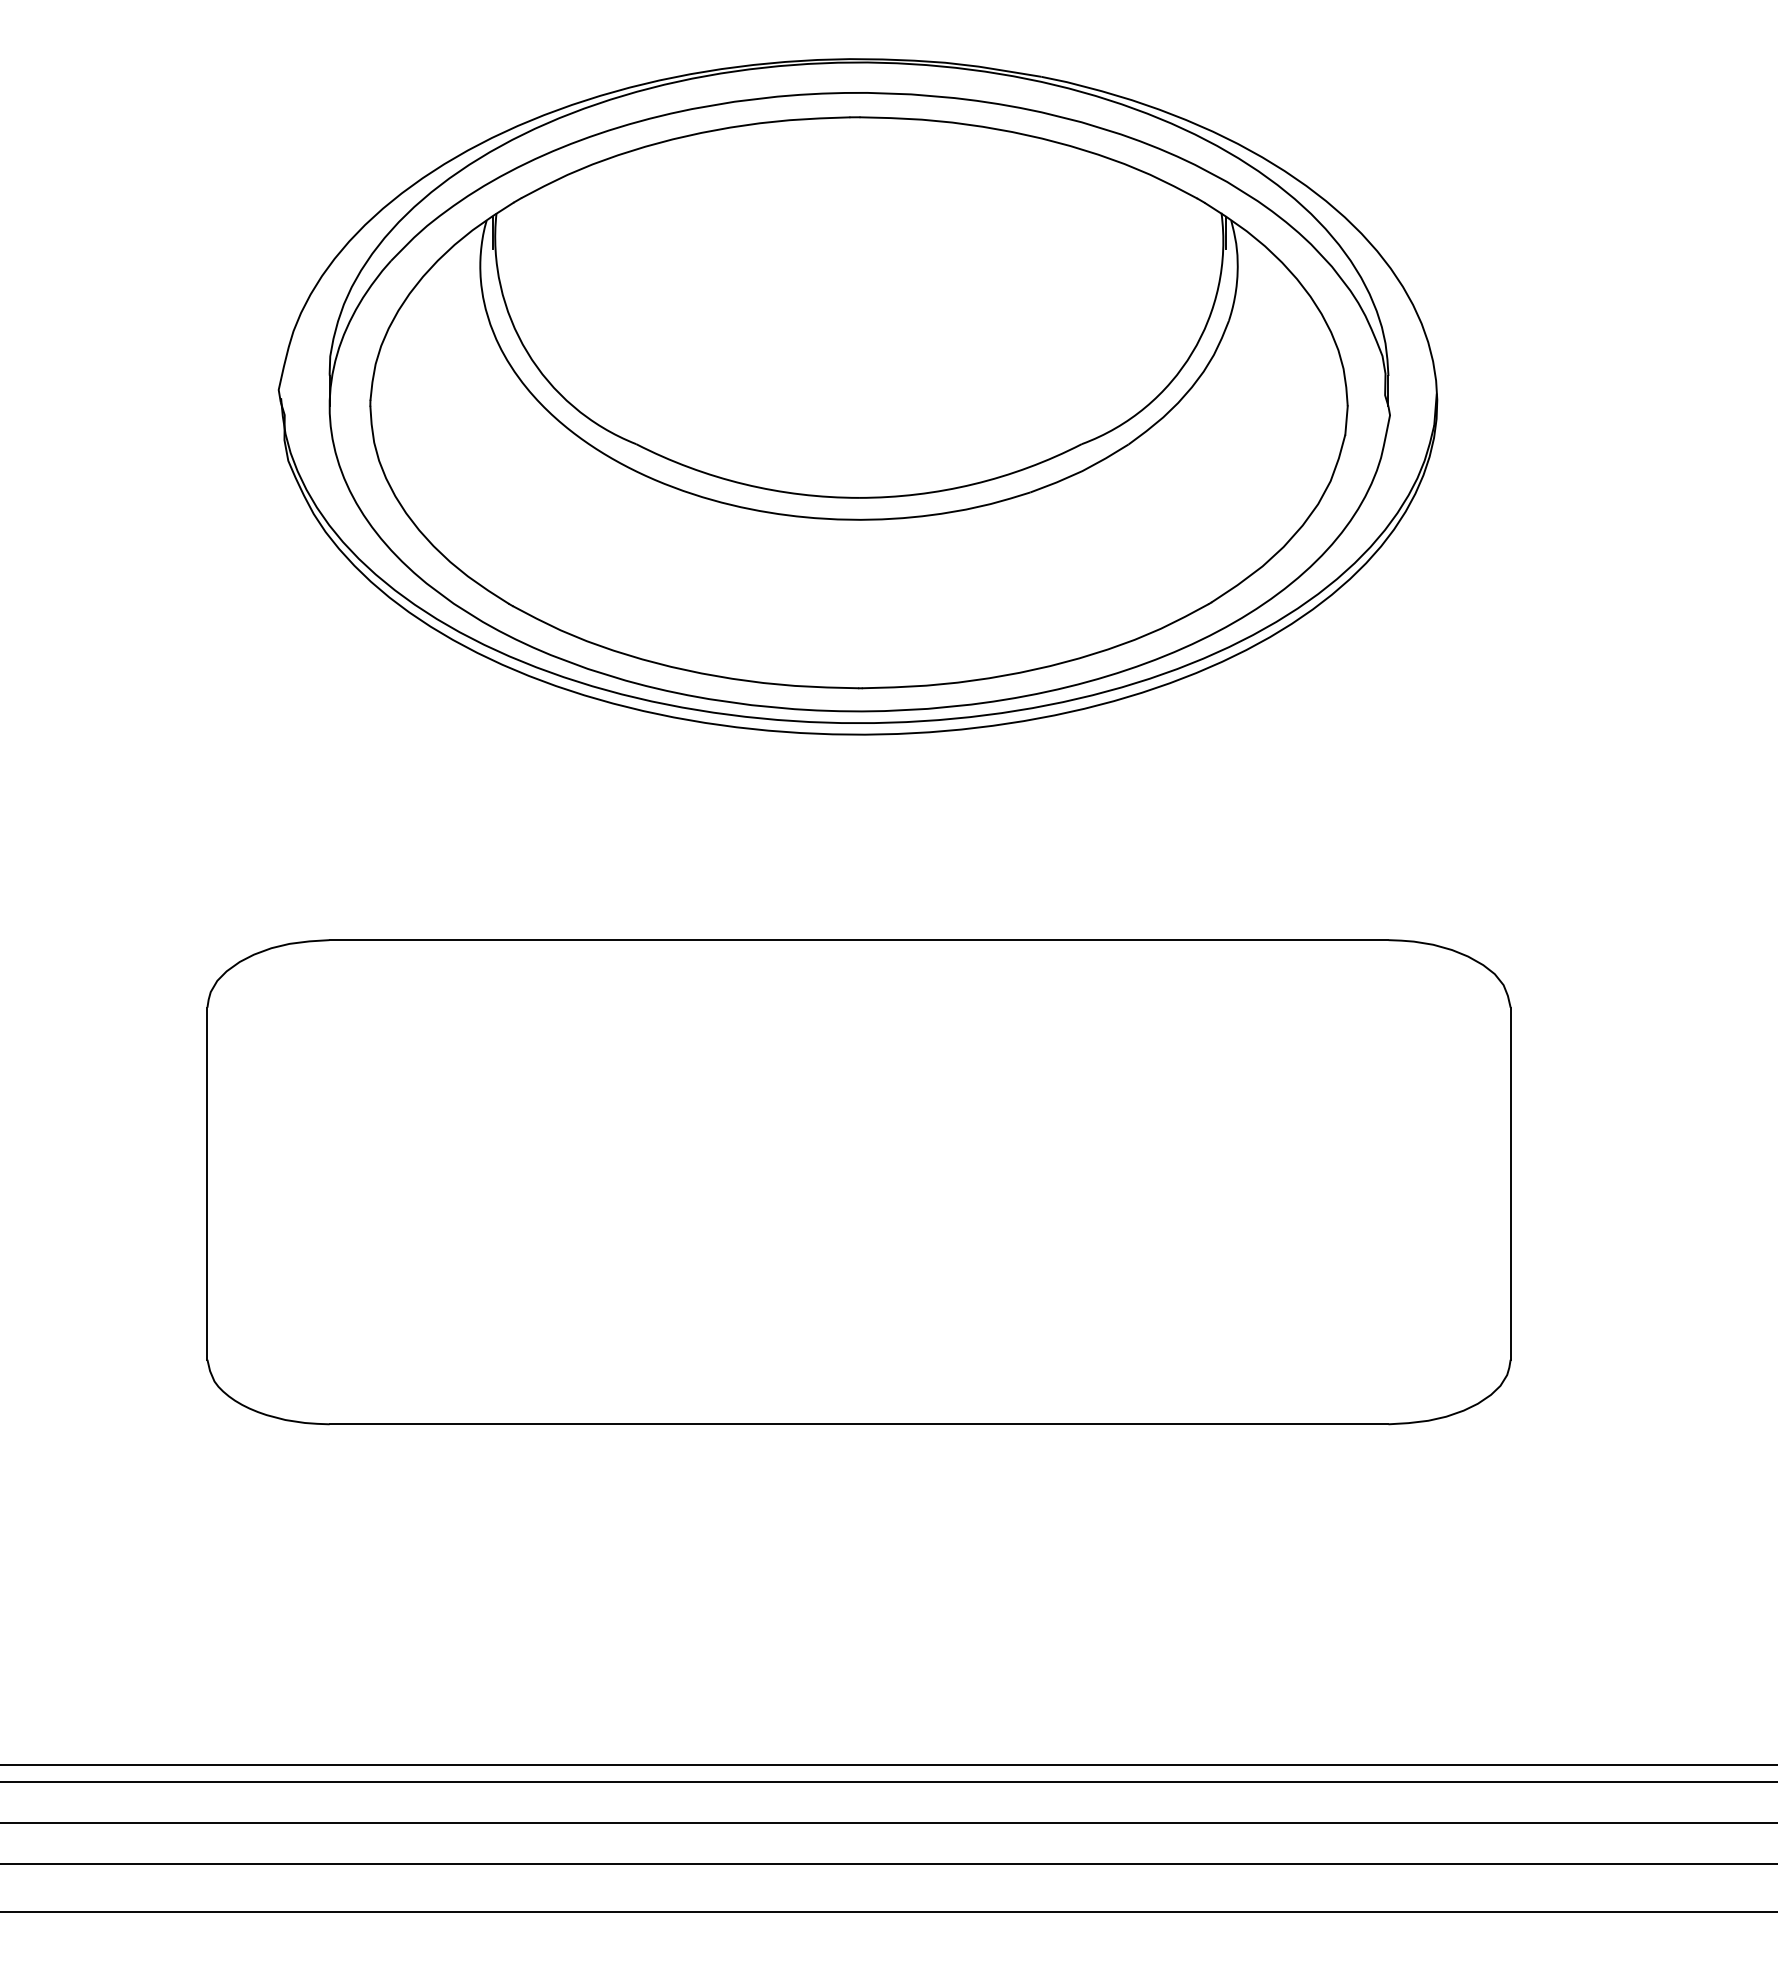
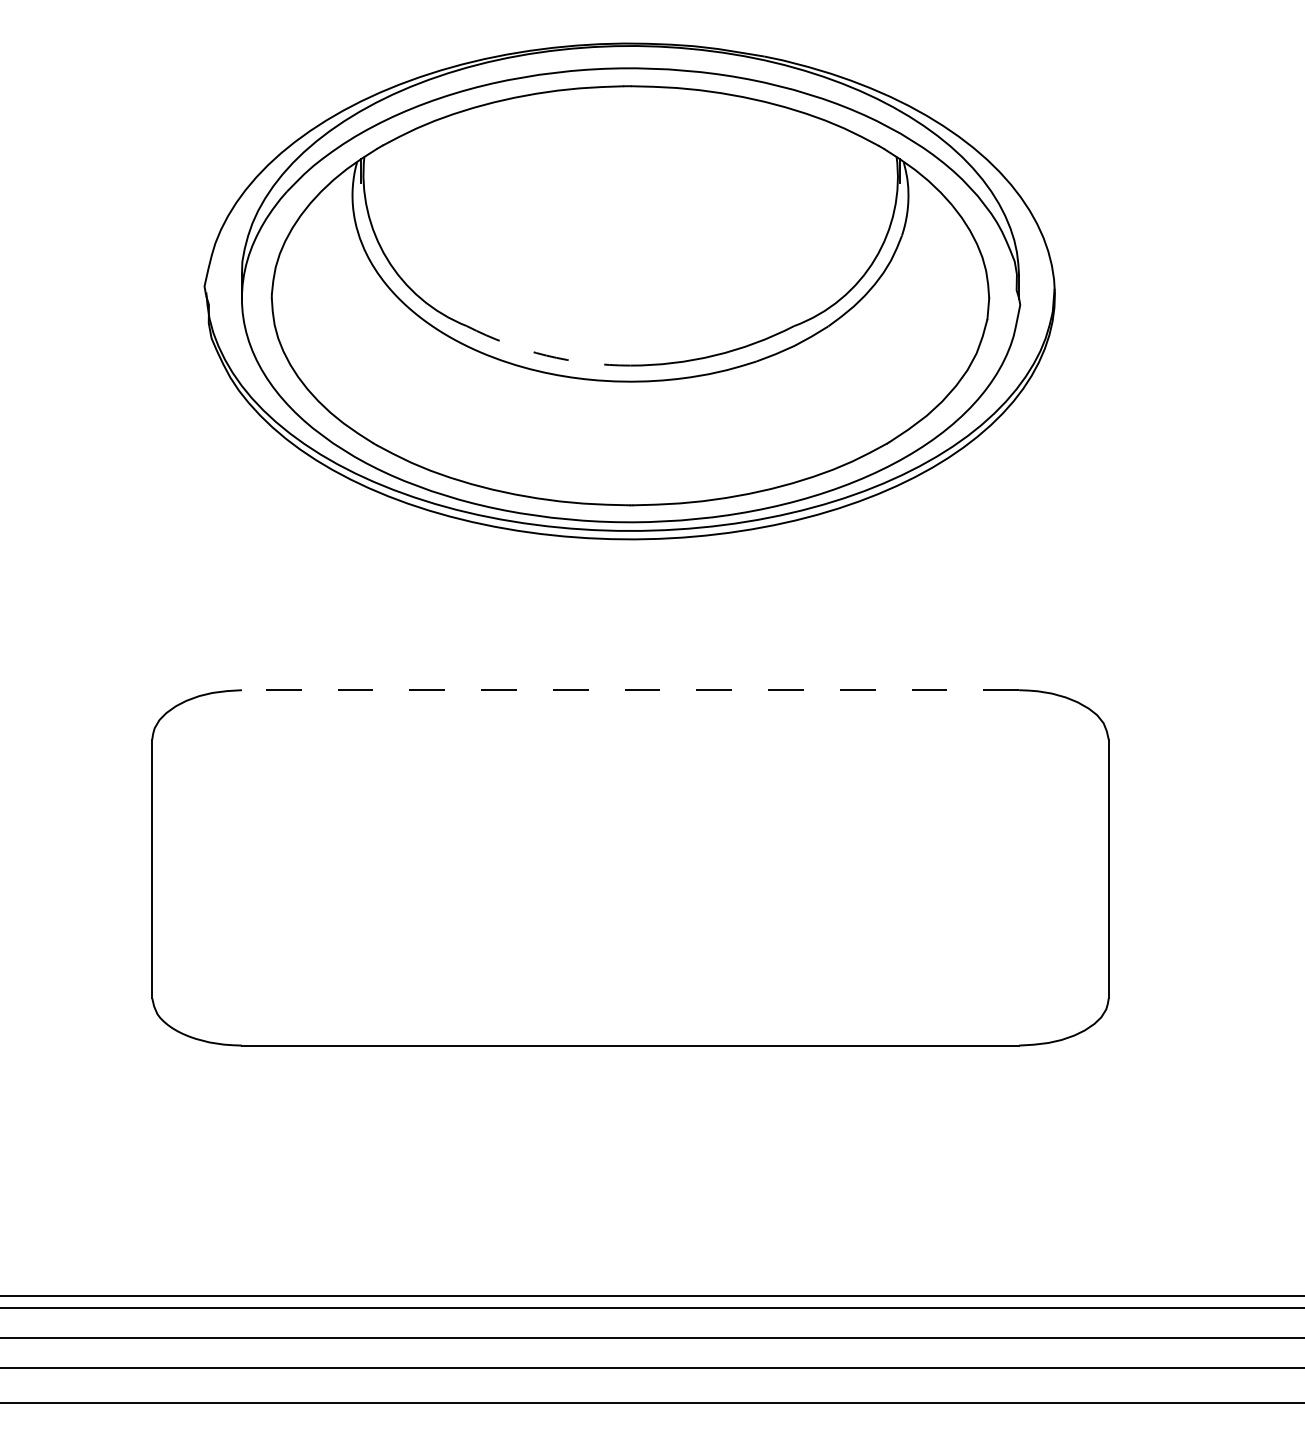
arc: (744, 484) -> (546, 355), solid -> dashed
line: (858, 940) -> (630, 690), solid -> dashed

